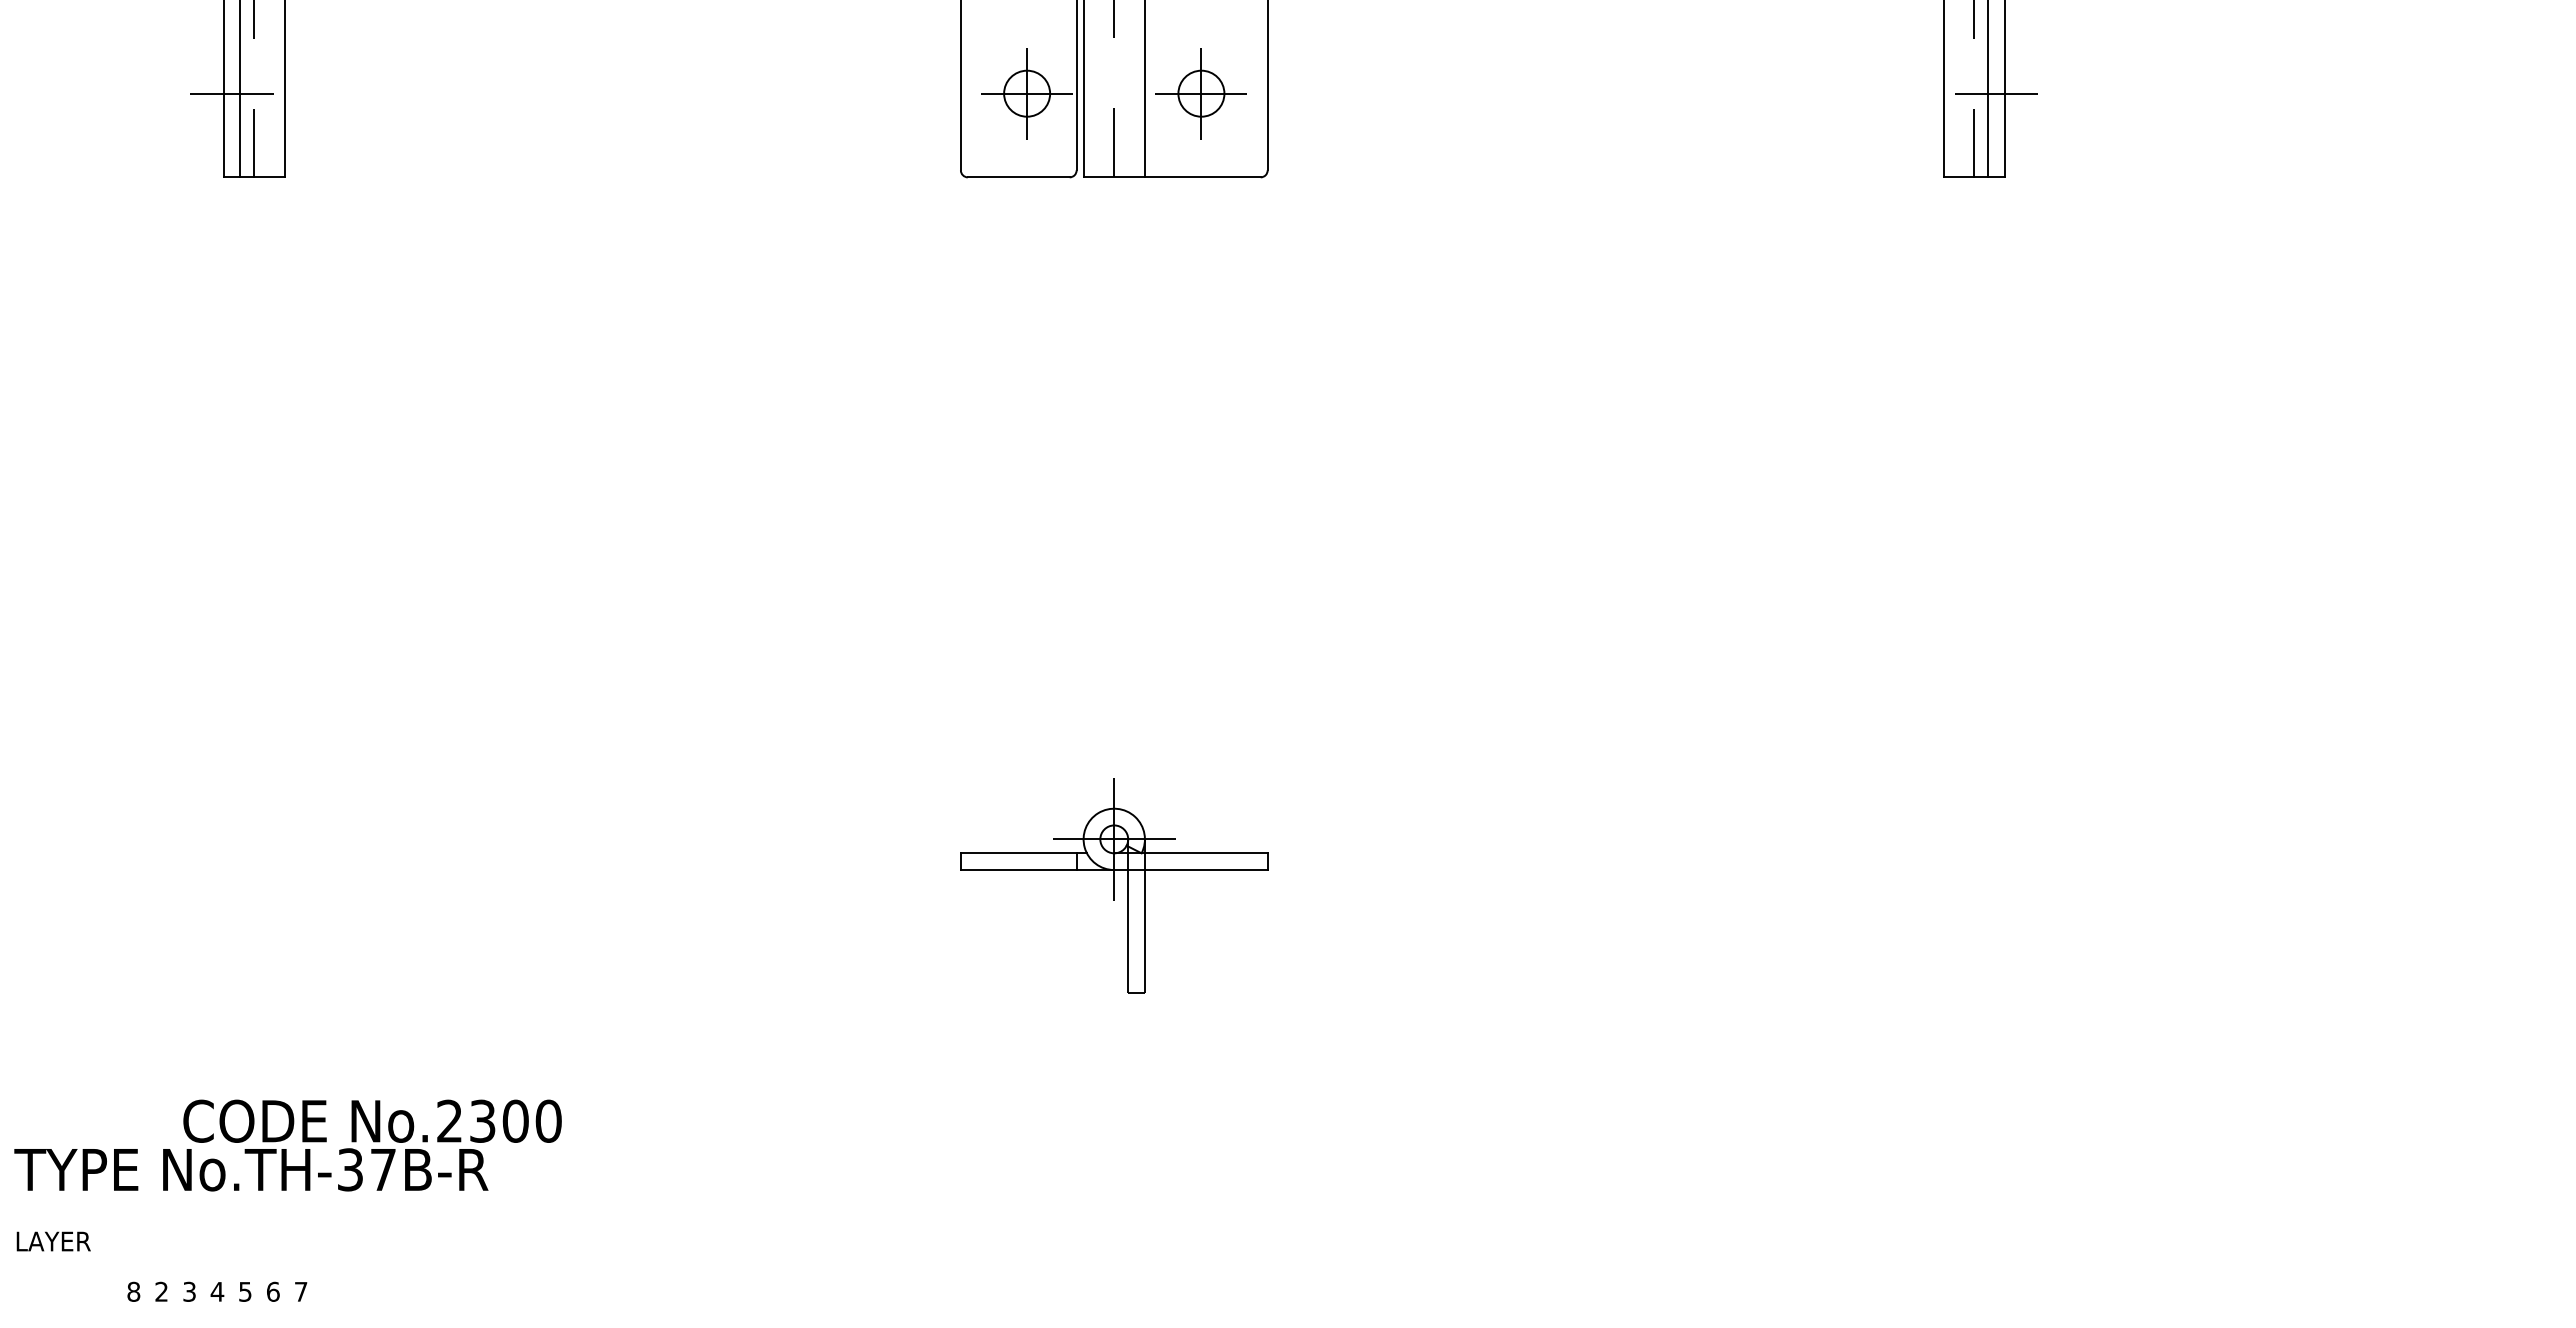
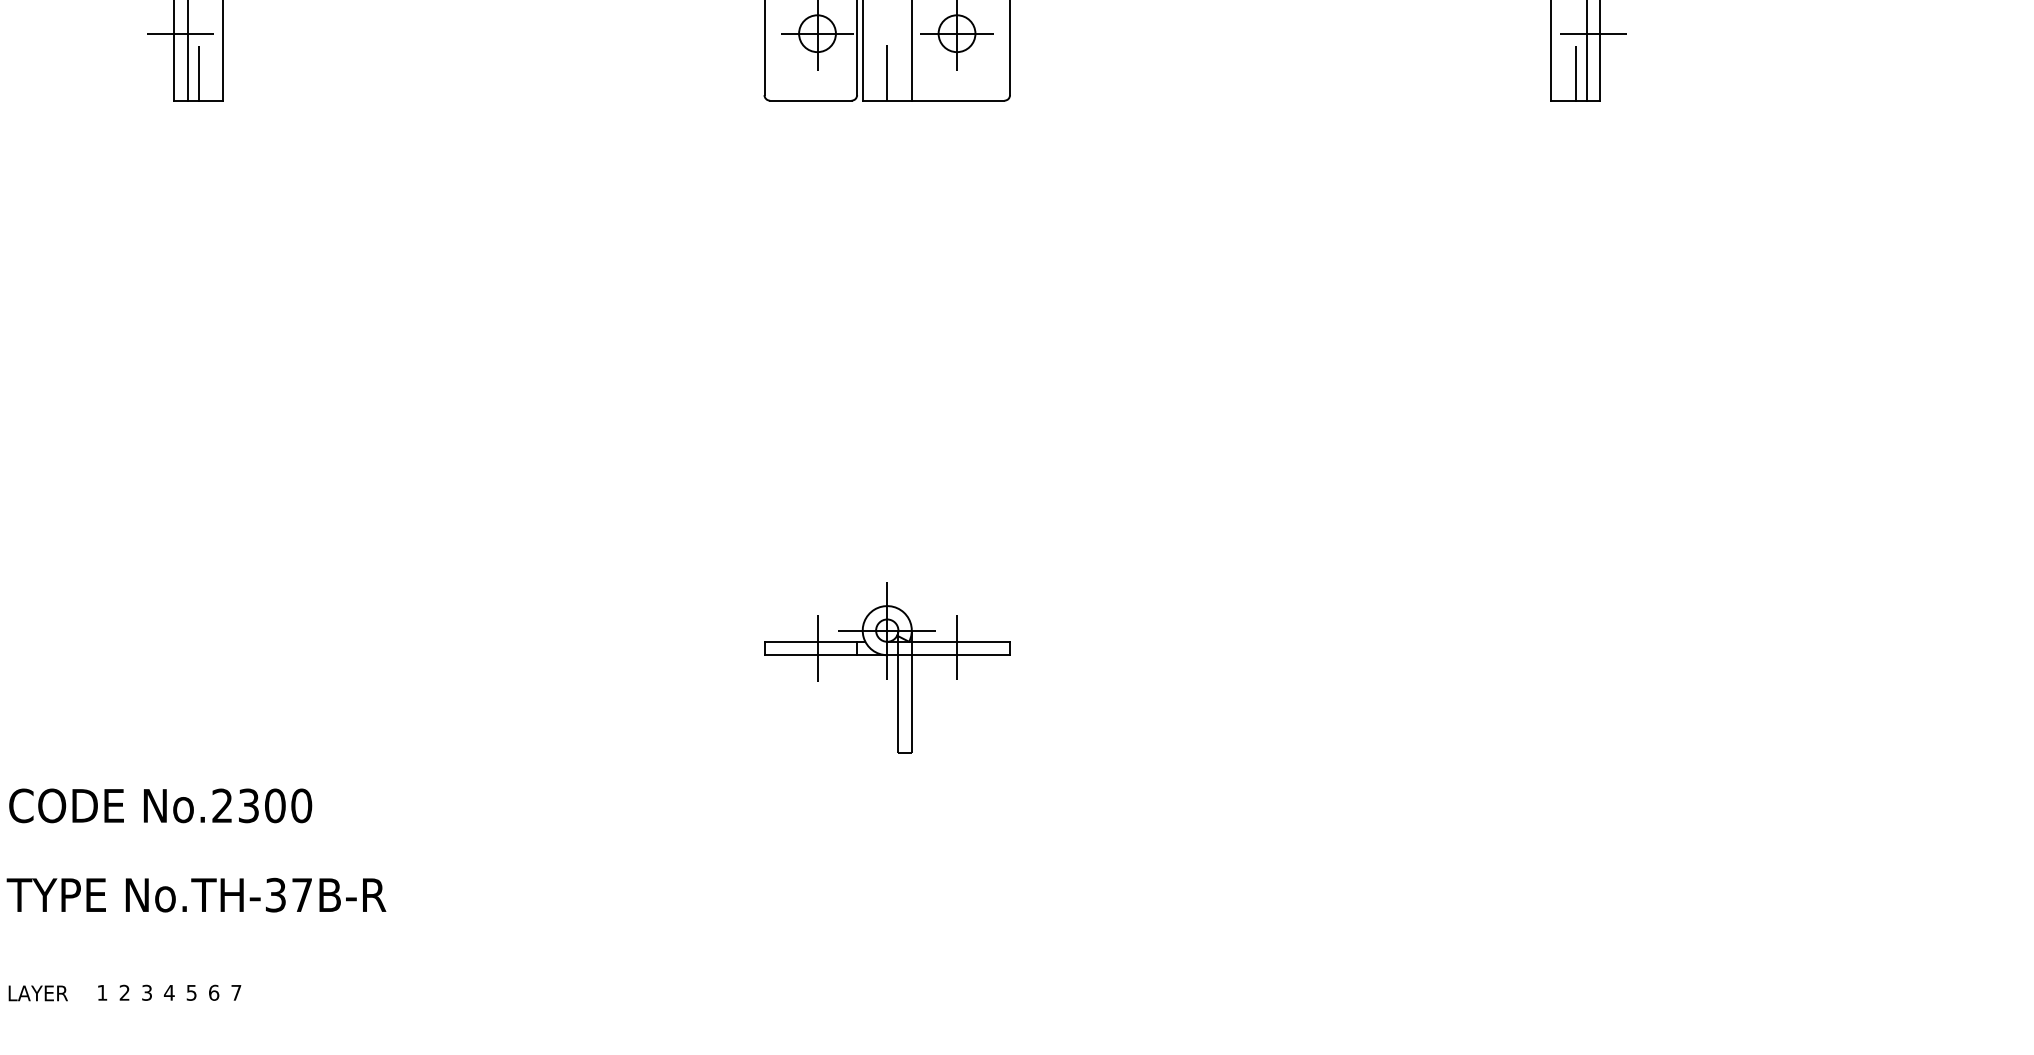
line: (1201, 859) -> (957, 646), added
line: (1027, 861) -> (817, 648), added
text: (372, 1120) -> (160, 805), moved
text: (53, 1241) -> (38, 993), moved
text: (133, 1291) -> (102, 992), 8 -> 1

